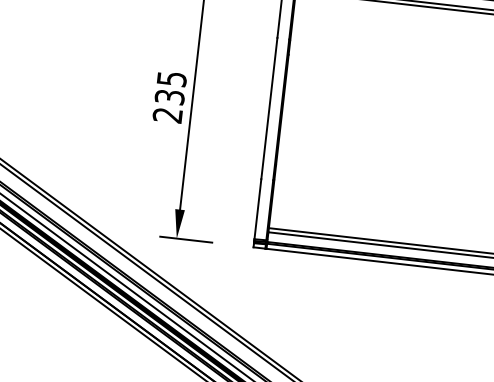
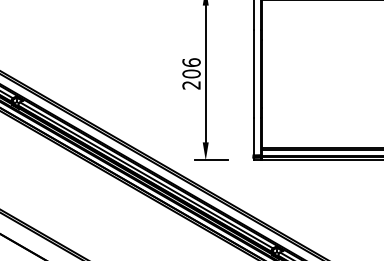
text: (170, 88) -> (191, 68), 235 -> 206

